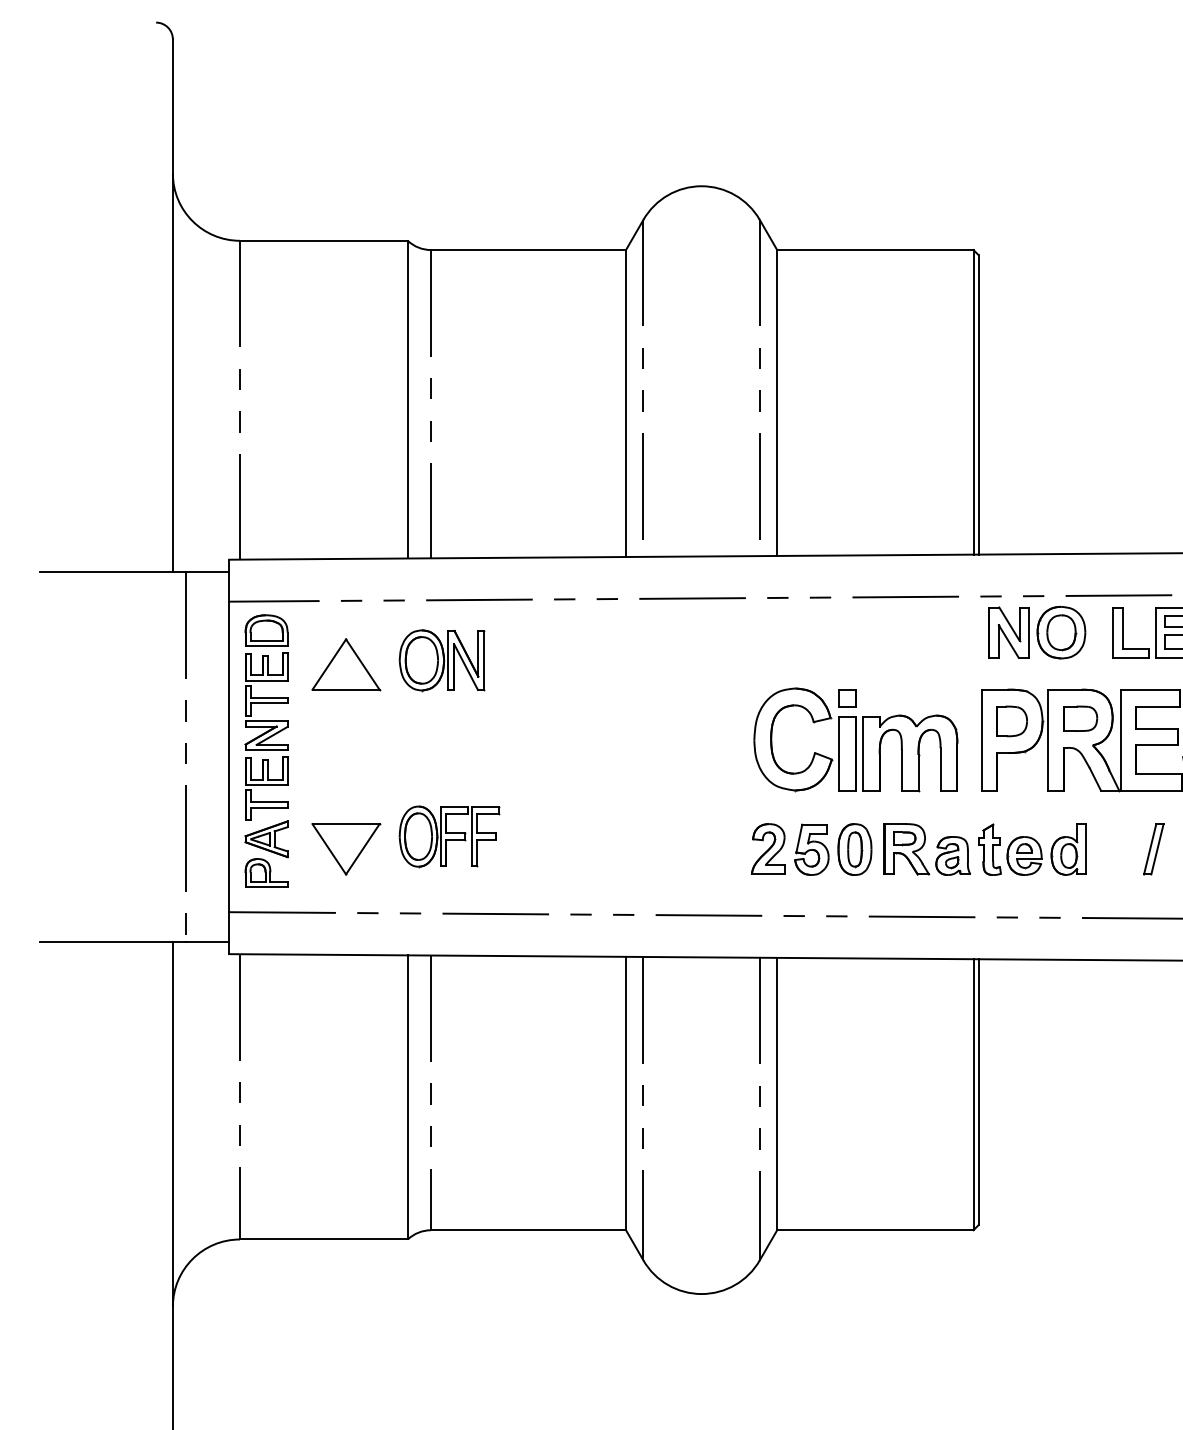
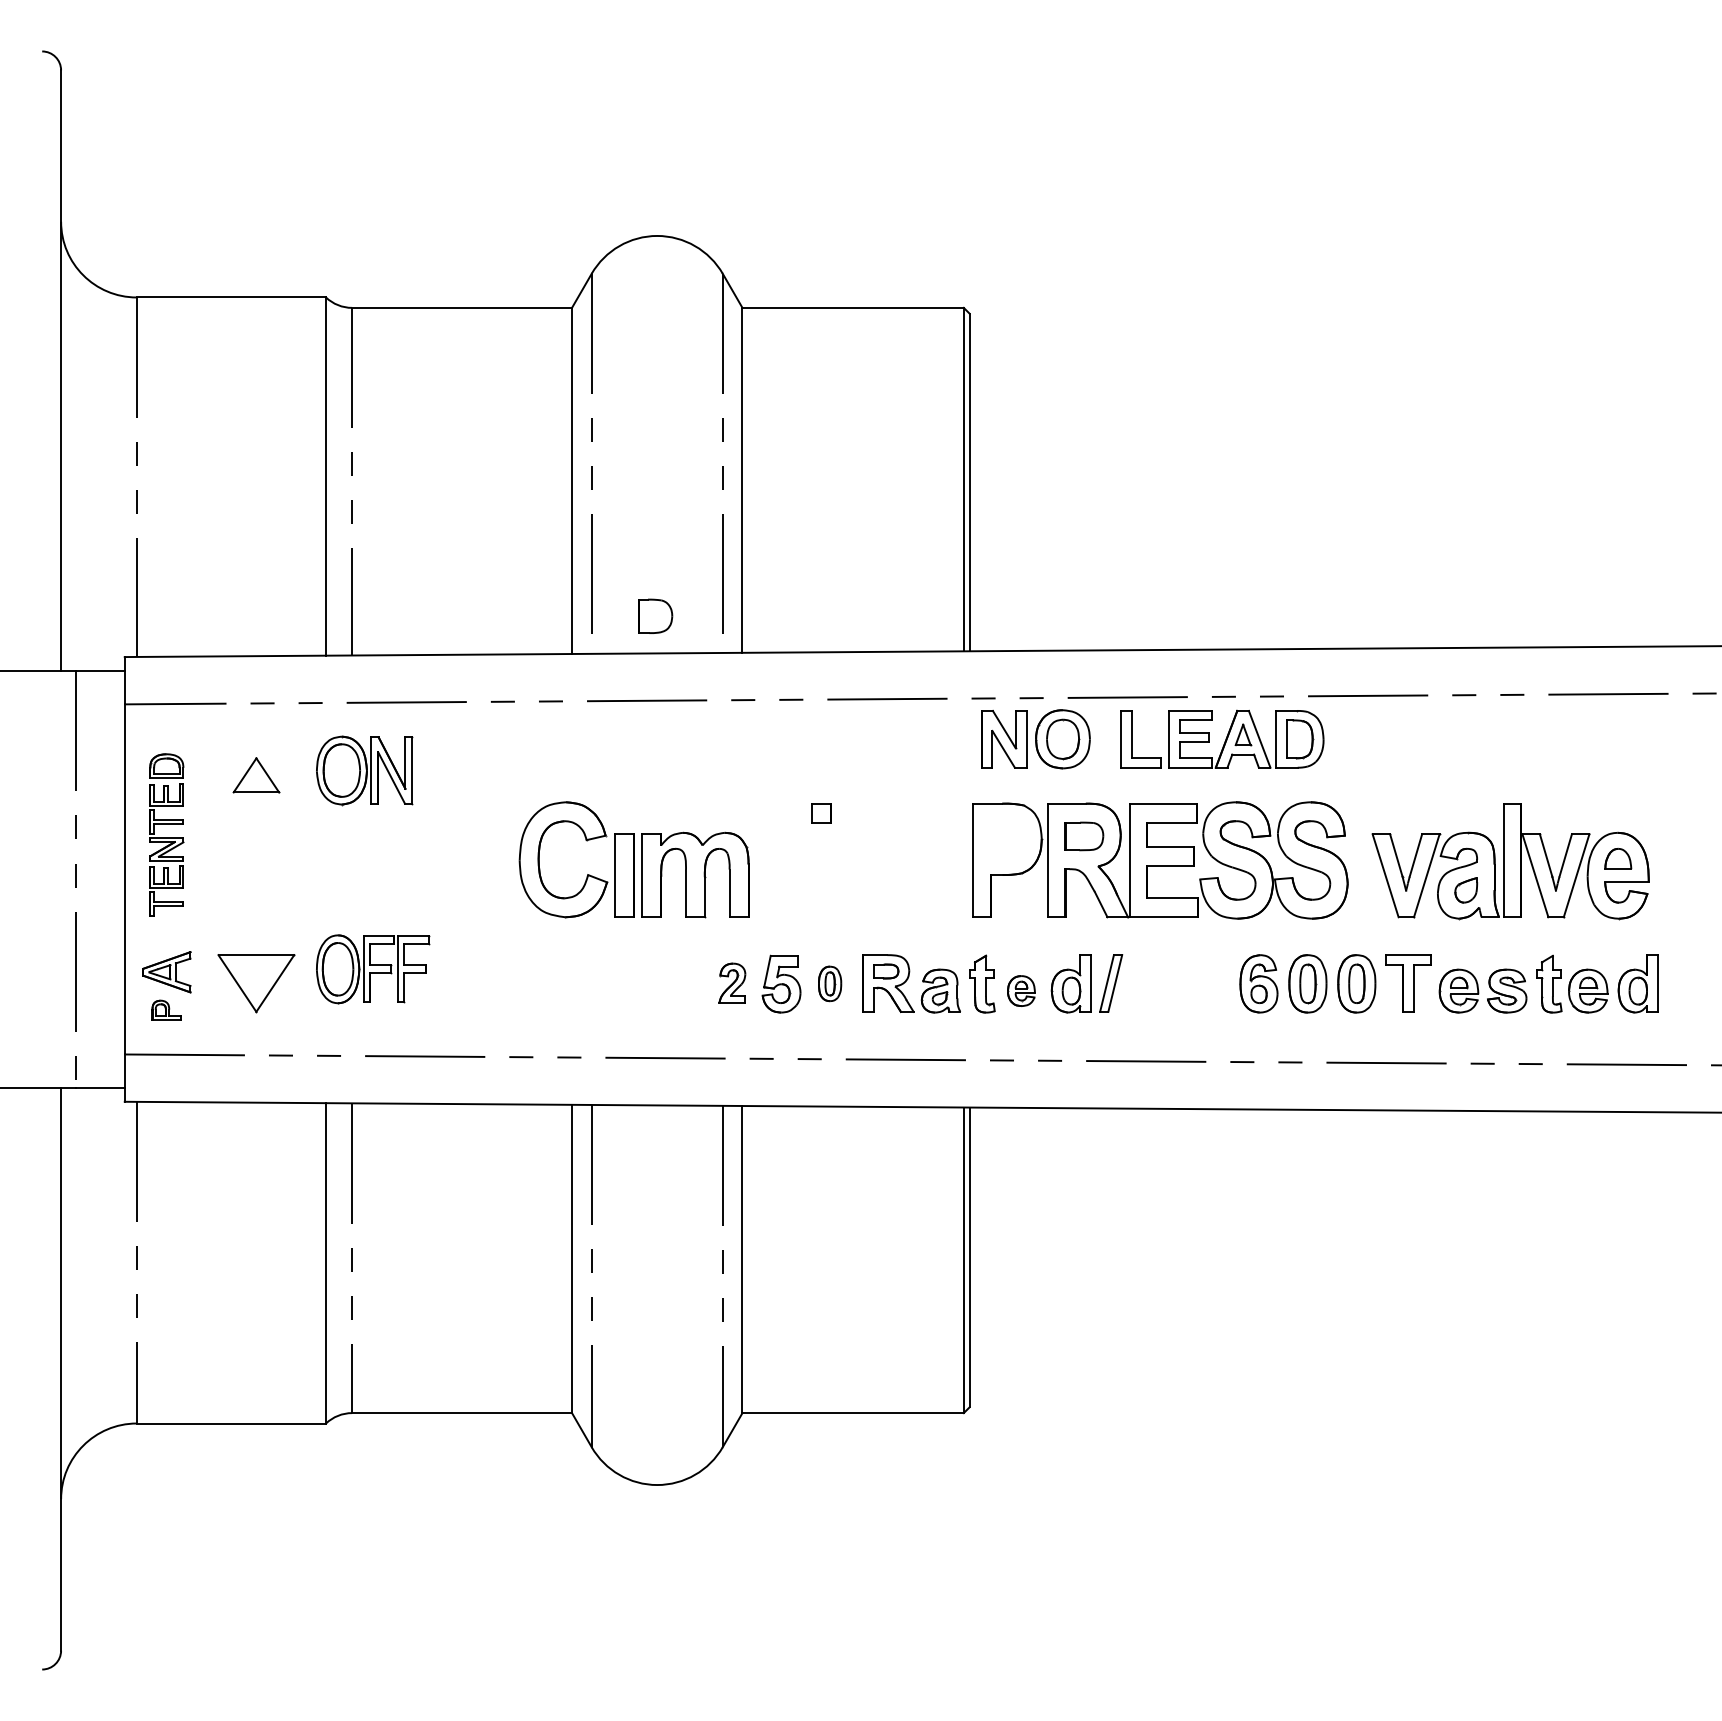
part: (346, 664) -> (256, 775), size x0.6
part: (266, 717) -> (166, 834), size x0.7
part: (1012, 720) -> (655, 615), moved
part: (855, 739) -> (633, 859), moved
part: (768, 849) -> (732, 983), size x0.7
part: (854, 849) -> (829, 983), size x0.6
part: (1154, 849) -> (1111, 983), moved
part: (1024, 855) -> (1021, 990), size x0.7
part: (266, 872) -> (166, 1009), size x0.6

